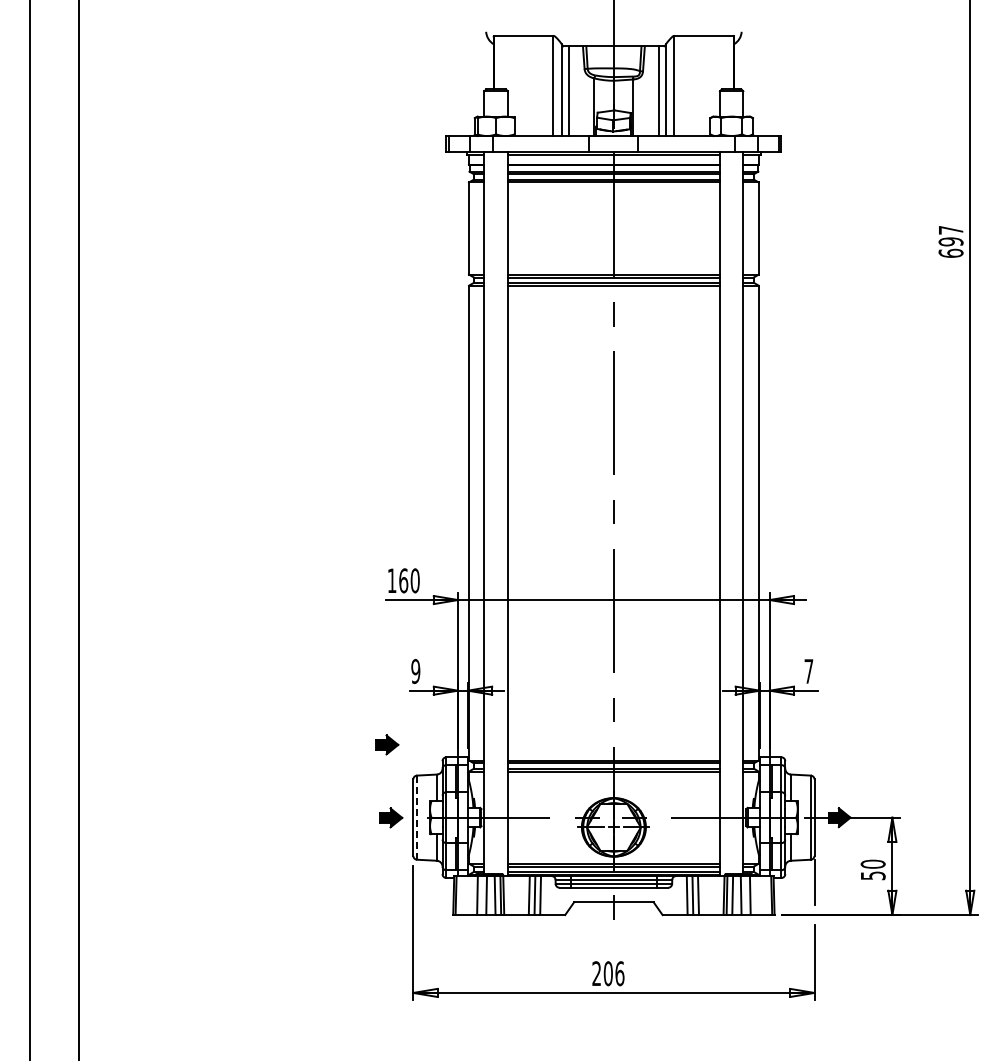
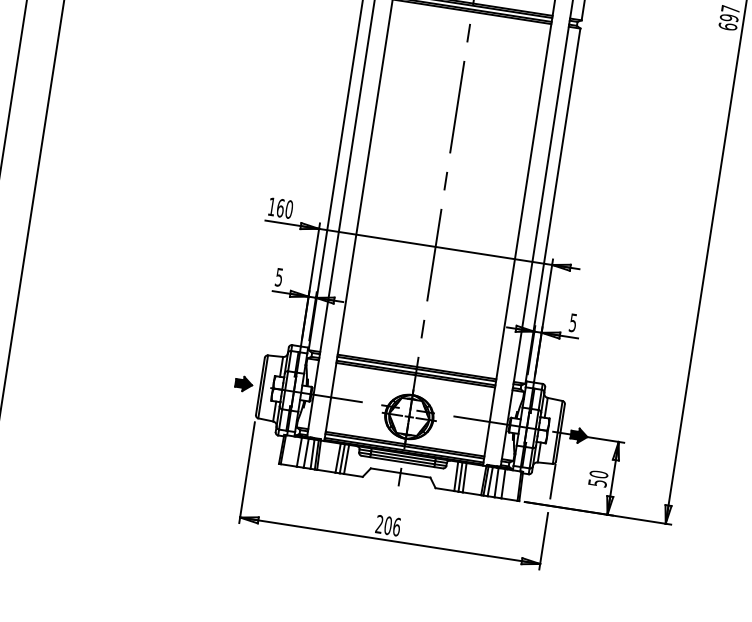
text: (415, 671) -> (278, 277), 9 -> 5
text: (808, 671) -> (572, 322), 7 -> 5
part: (387, 744) -> (249, 328), removed
line: (417, 818) -> (263, 387), dashed -> solid

